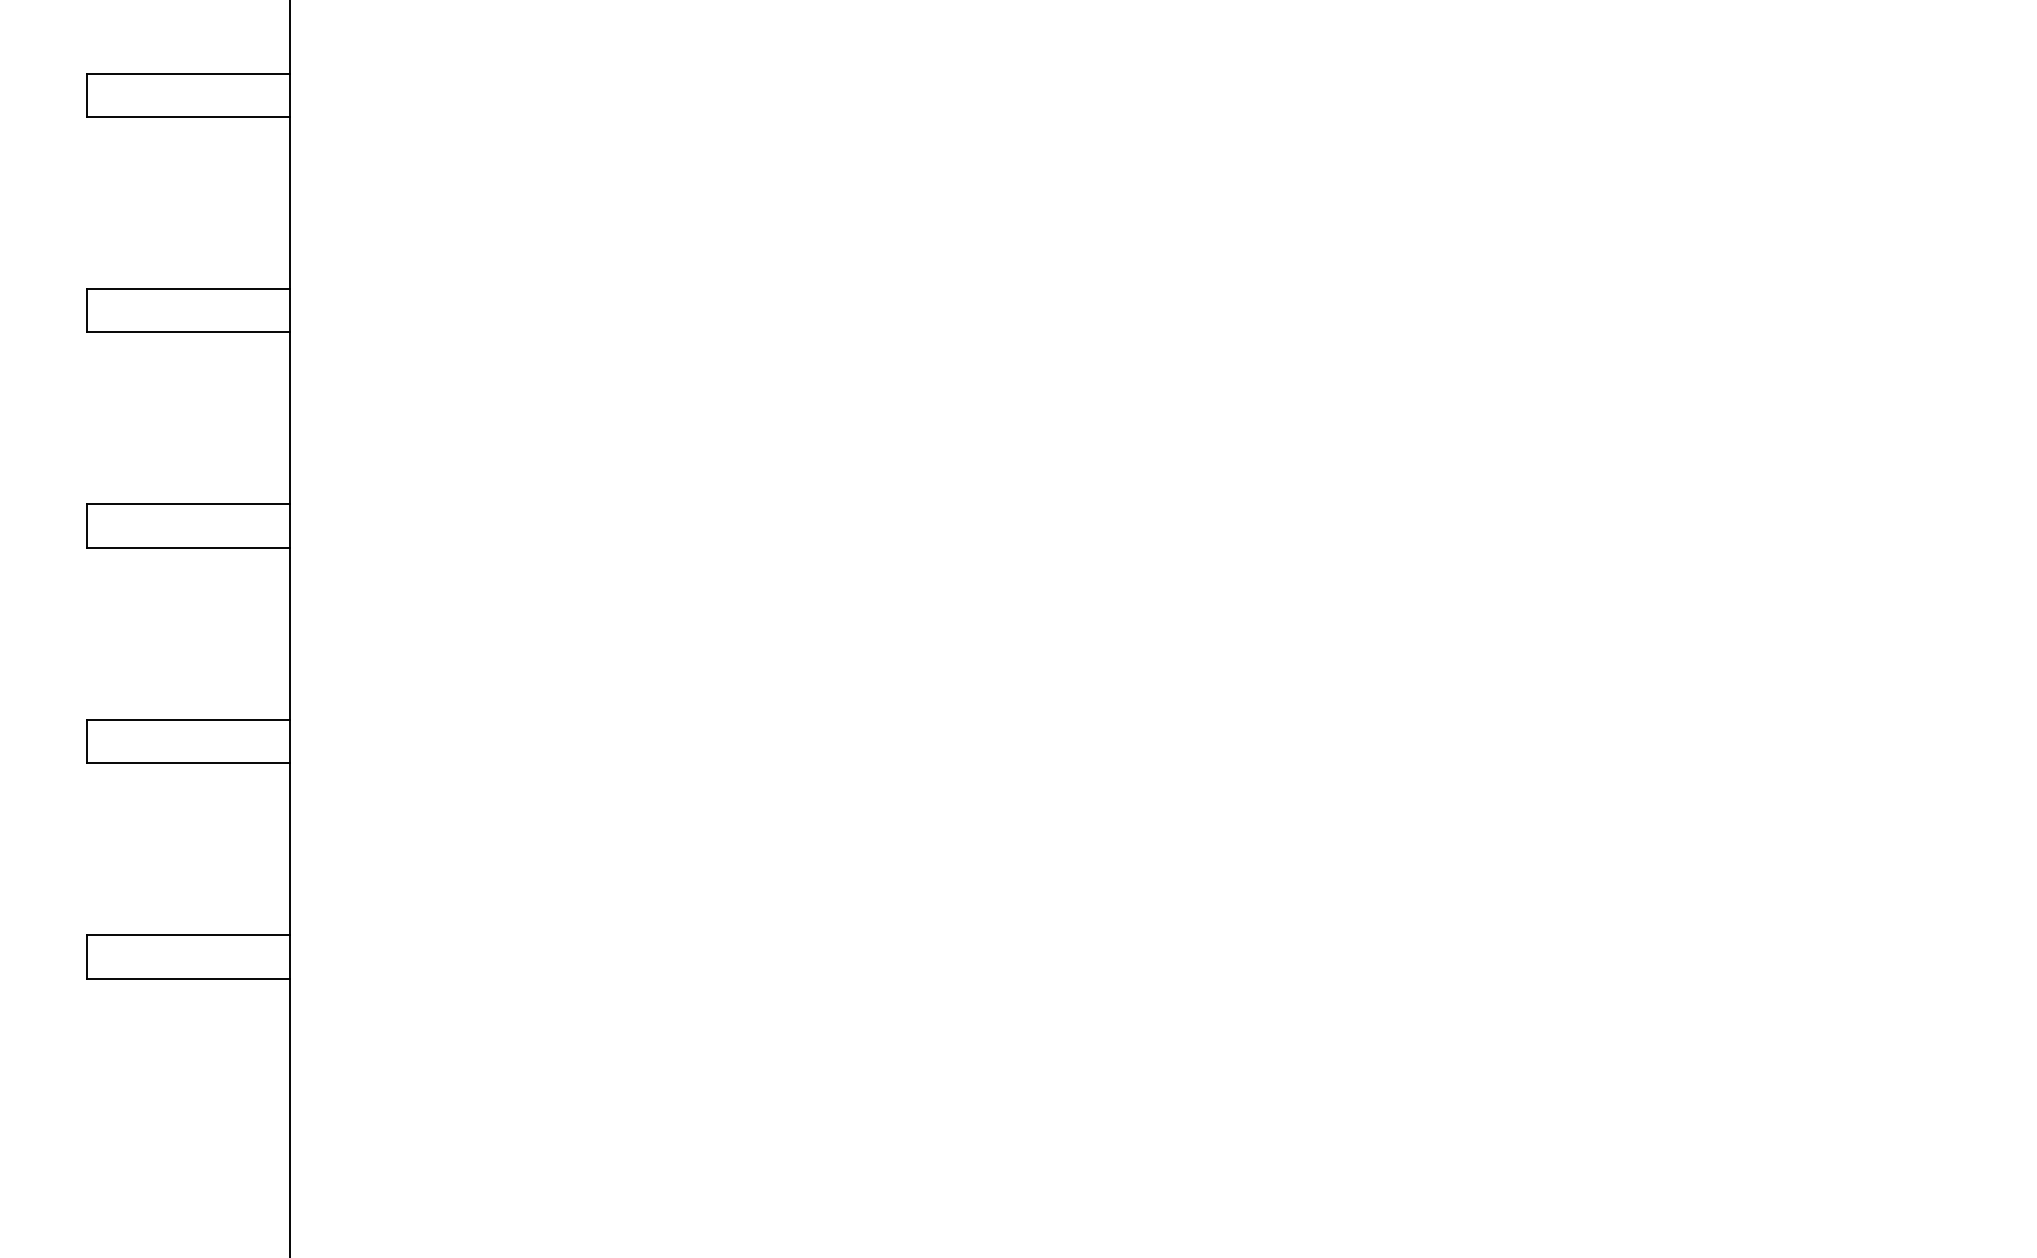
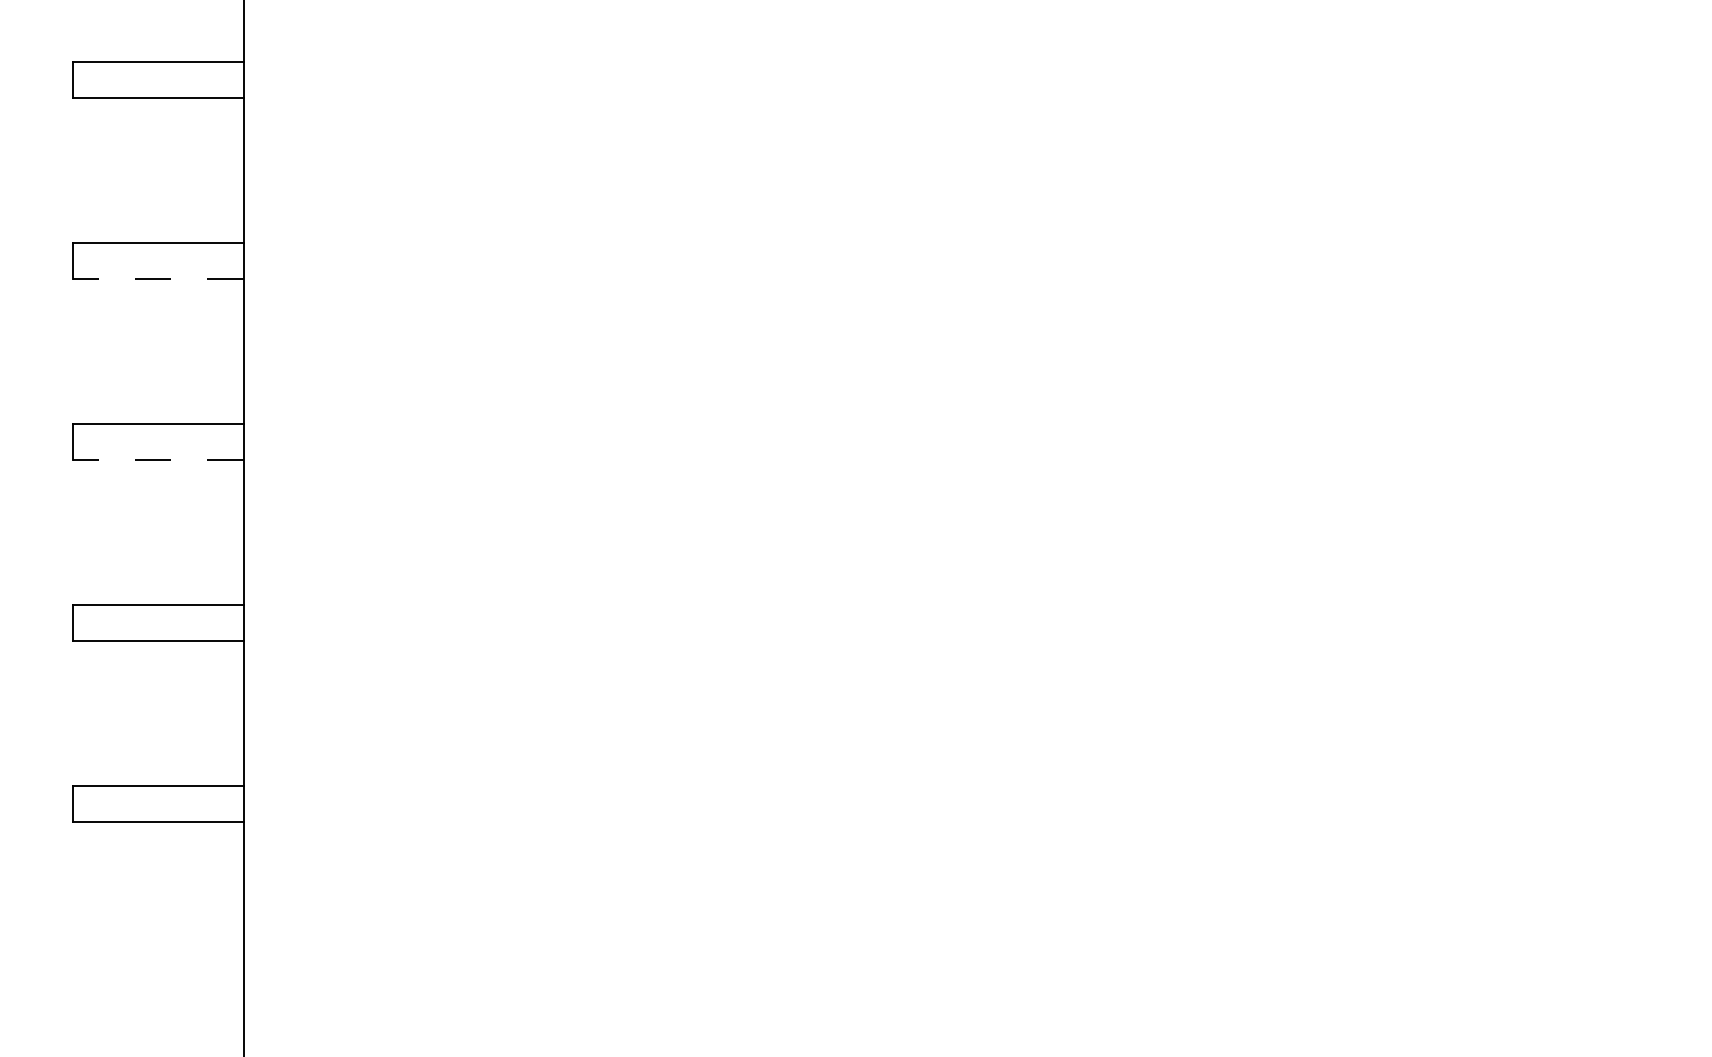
line: (188, 332) -> (158, 279), solid -> dashed
line: (188, 547) -> (158, 460), solid -> dashed

